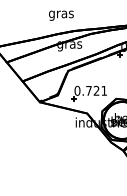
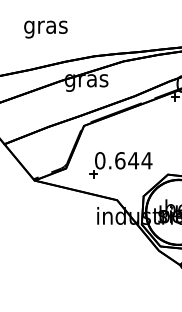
text: (61, 15) -> (46, 29), moved
text: (96, 90) -> (133, 160), 0.721 -> 0.644

